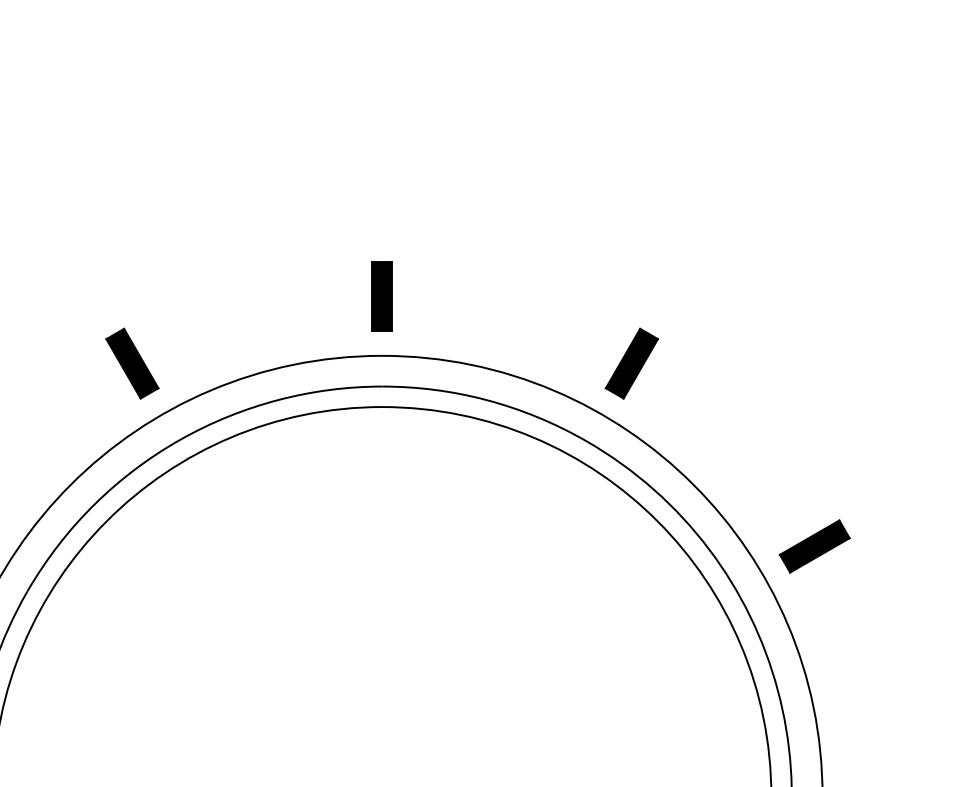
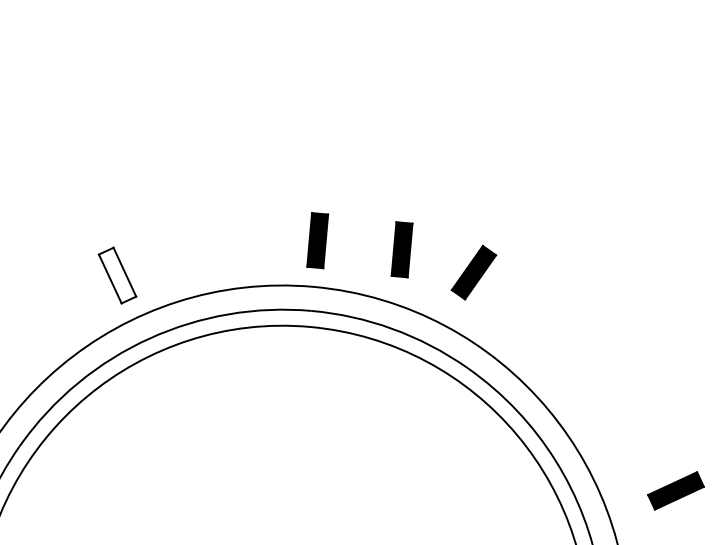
part: (489, 298) -> (401, 249), added
fill: (132, 363) -> (117, 275), removed
part: (631, 363) -> (473, 272), moved
part: (814, 546) -> (675, 490), moved

